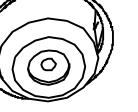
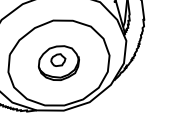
part: (48, 67) -> (58, 63), size x0.7

